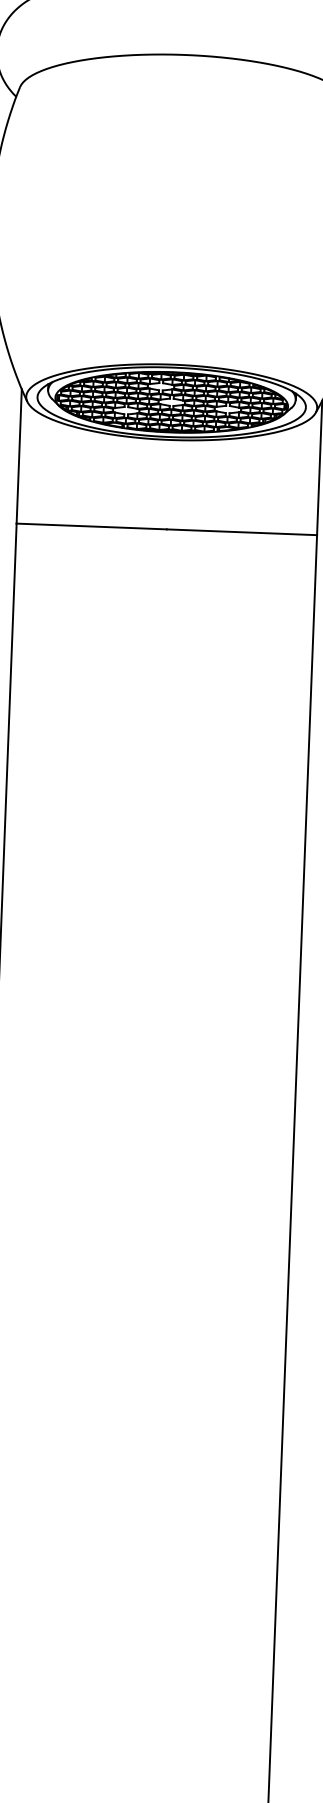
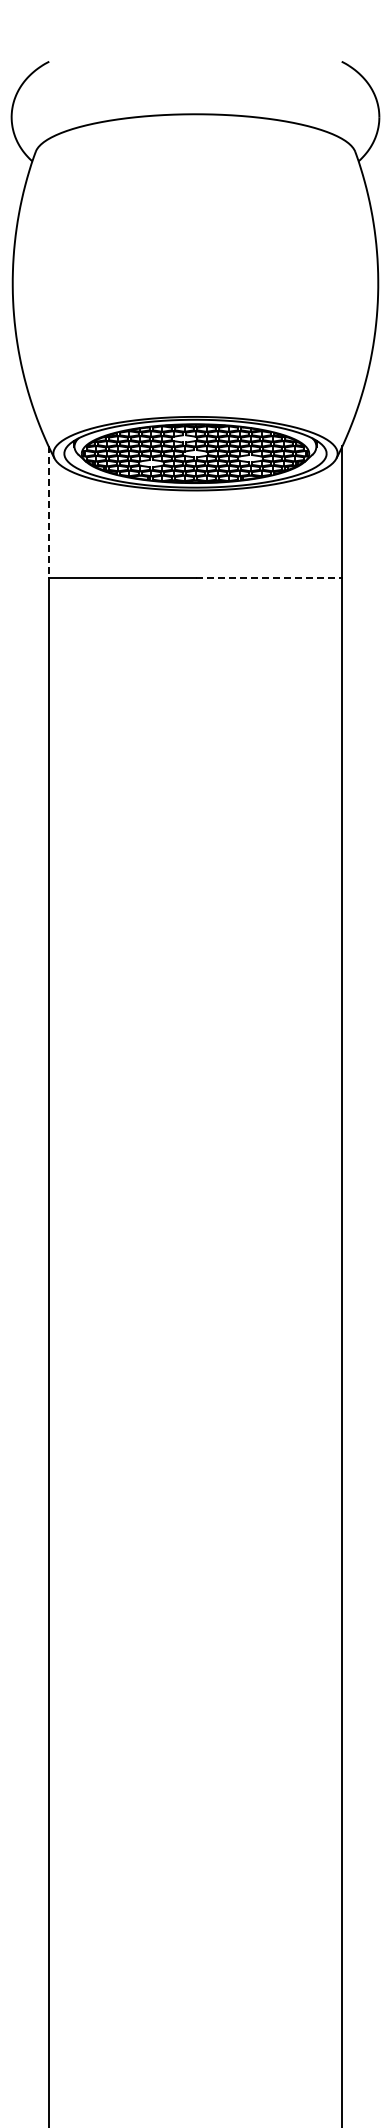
line: (18, 456) -> (48, 512), solid -> dashed
line: (242, 531) -> (269, 577), solid -> dashed

